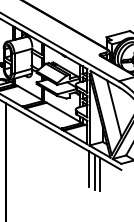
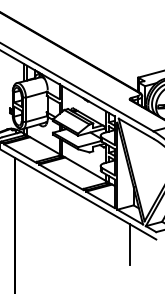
line: (114, 109) -> (147, 165), removed
line: (88, 169) -> (116, 238), removed
line: (95, 172) -> (124, 242), removed

